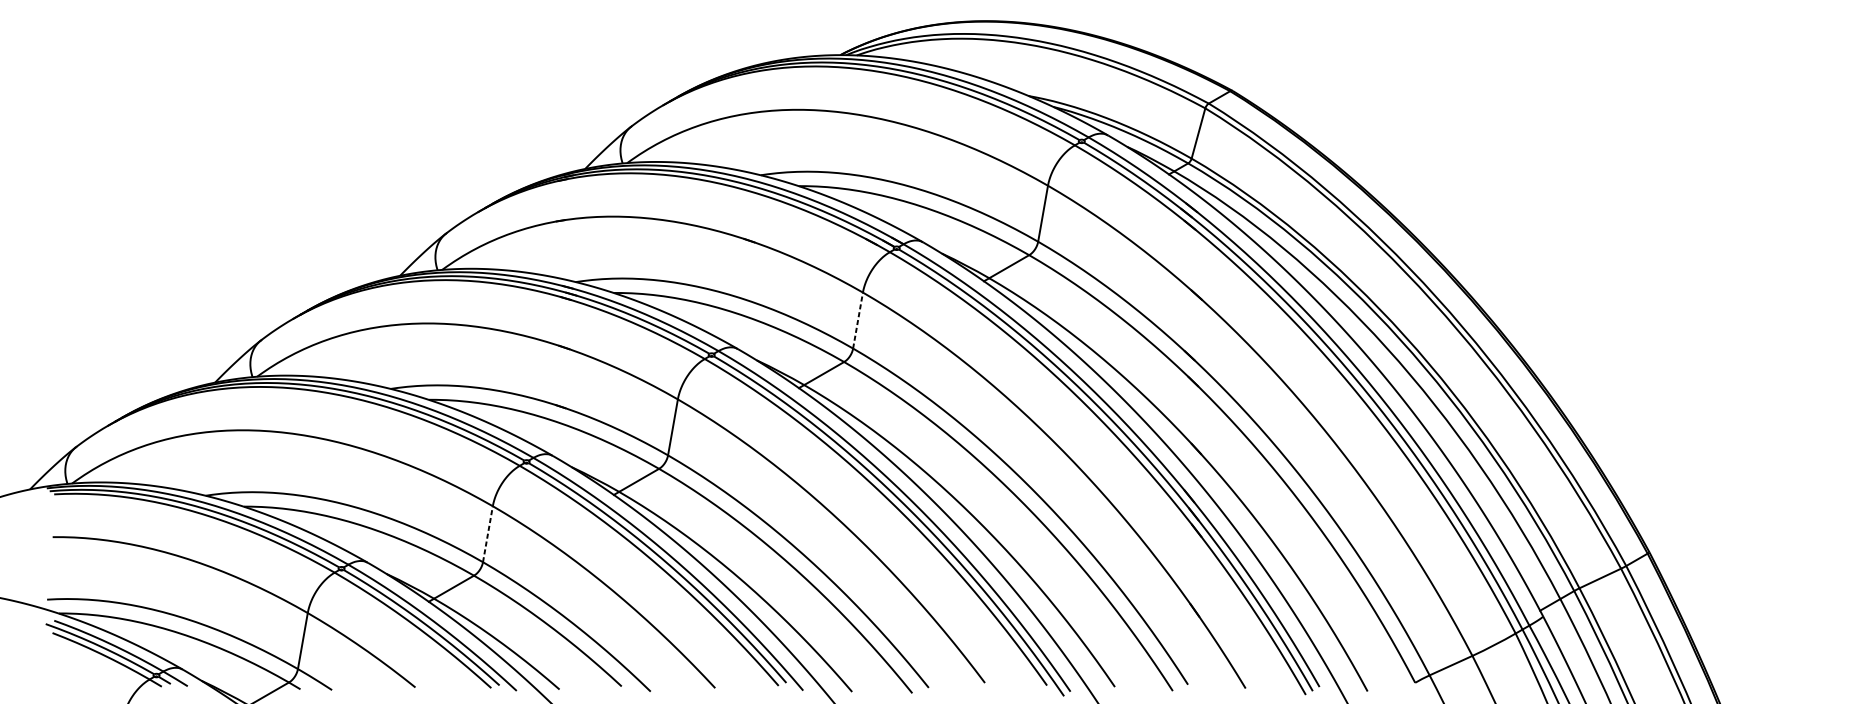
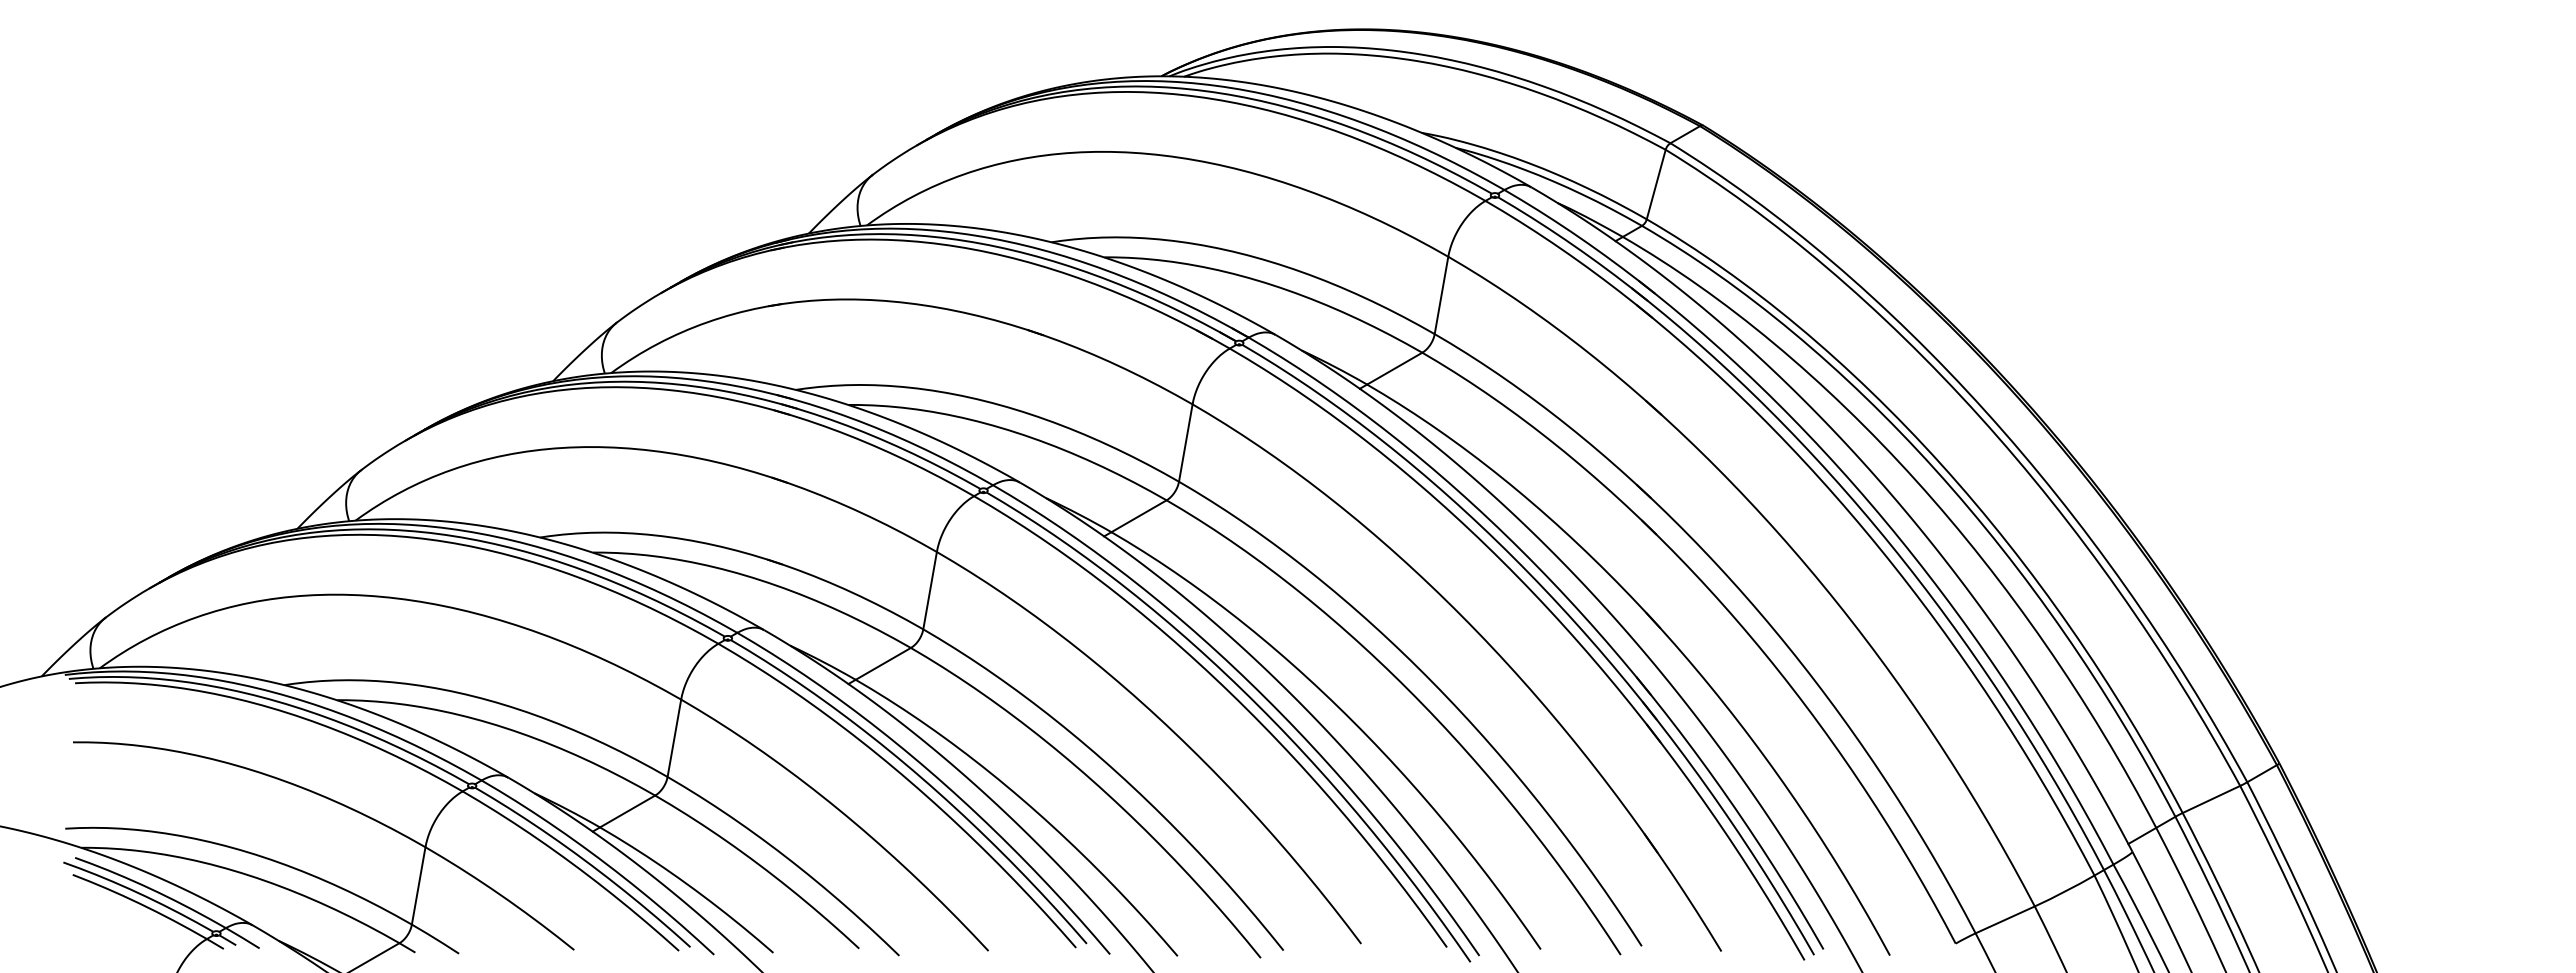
line: (857, 320) -> (1185, 442), dashed -> solid
line: (488, 533) -> (674, 737), dashed -> solid

